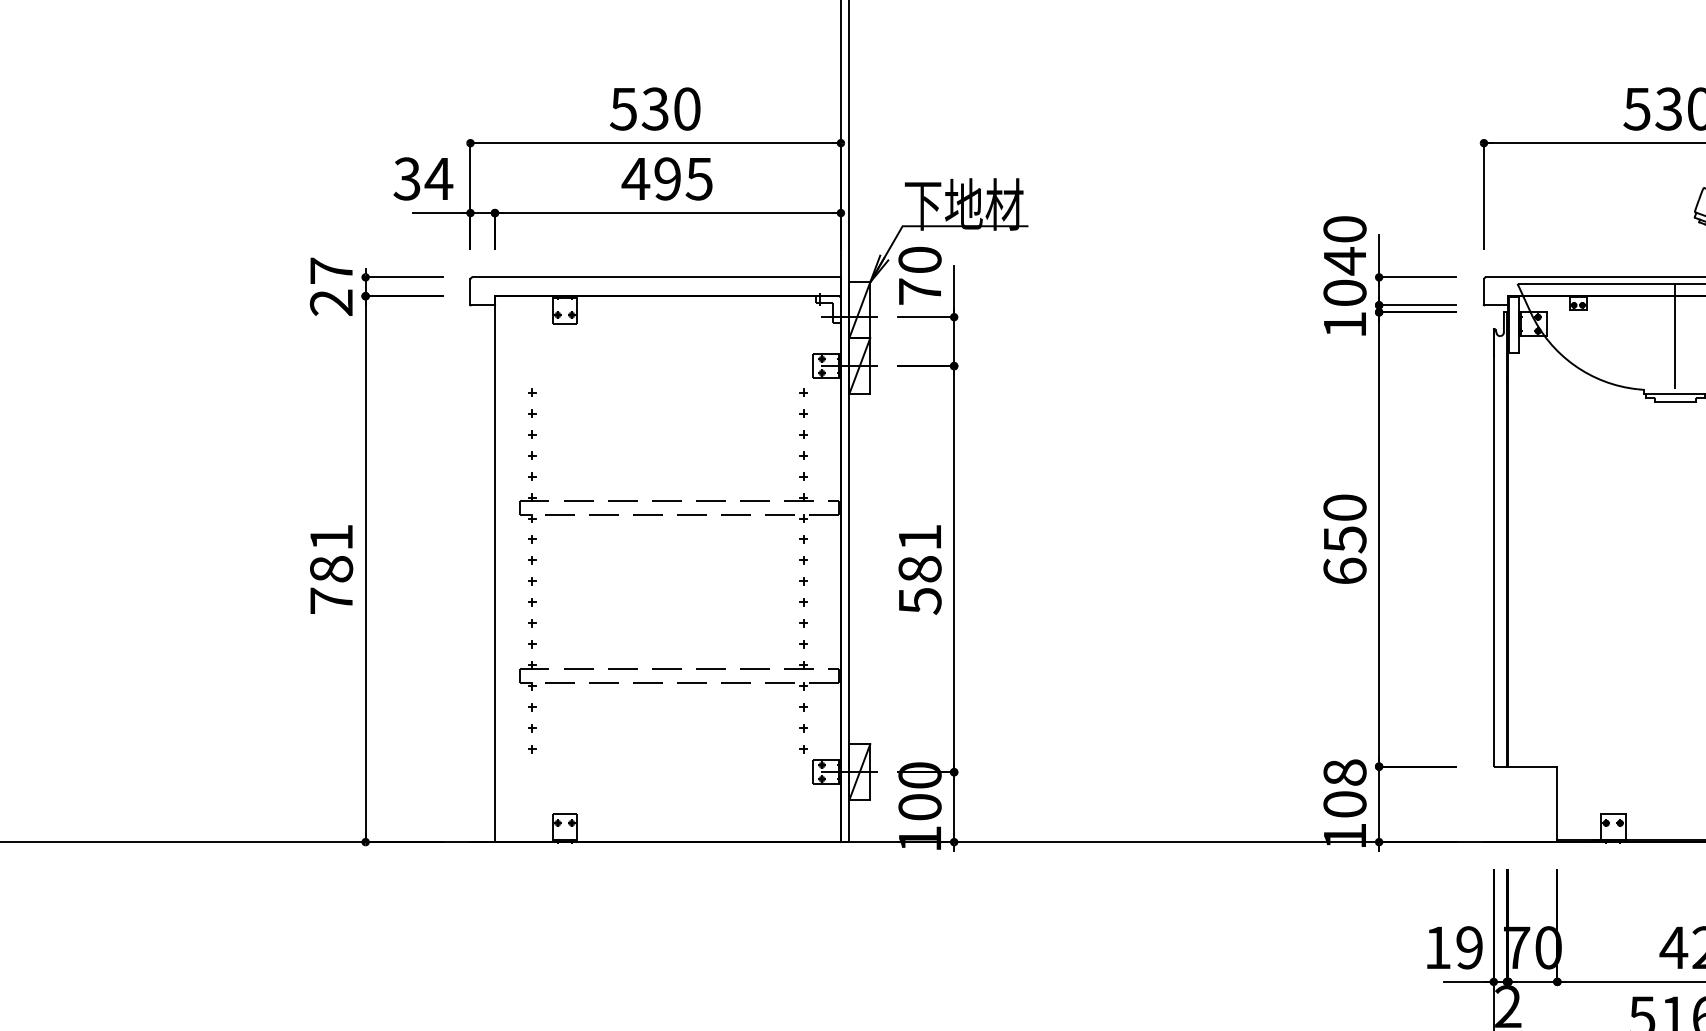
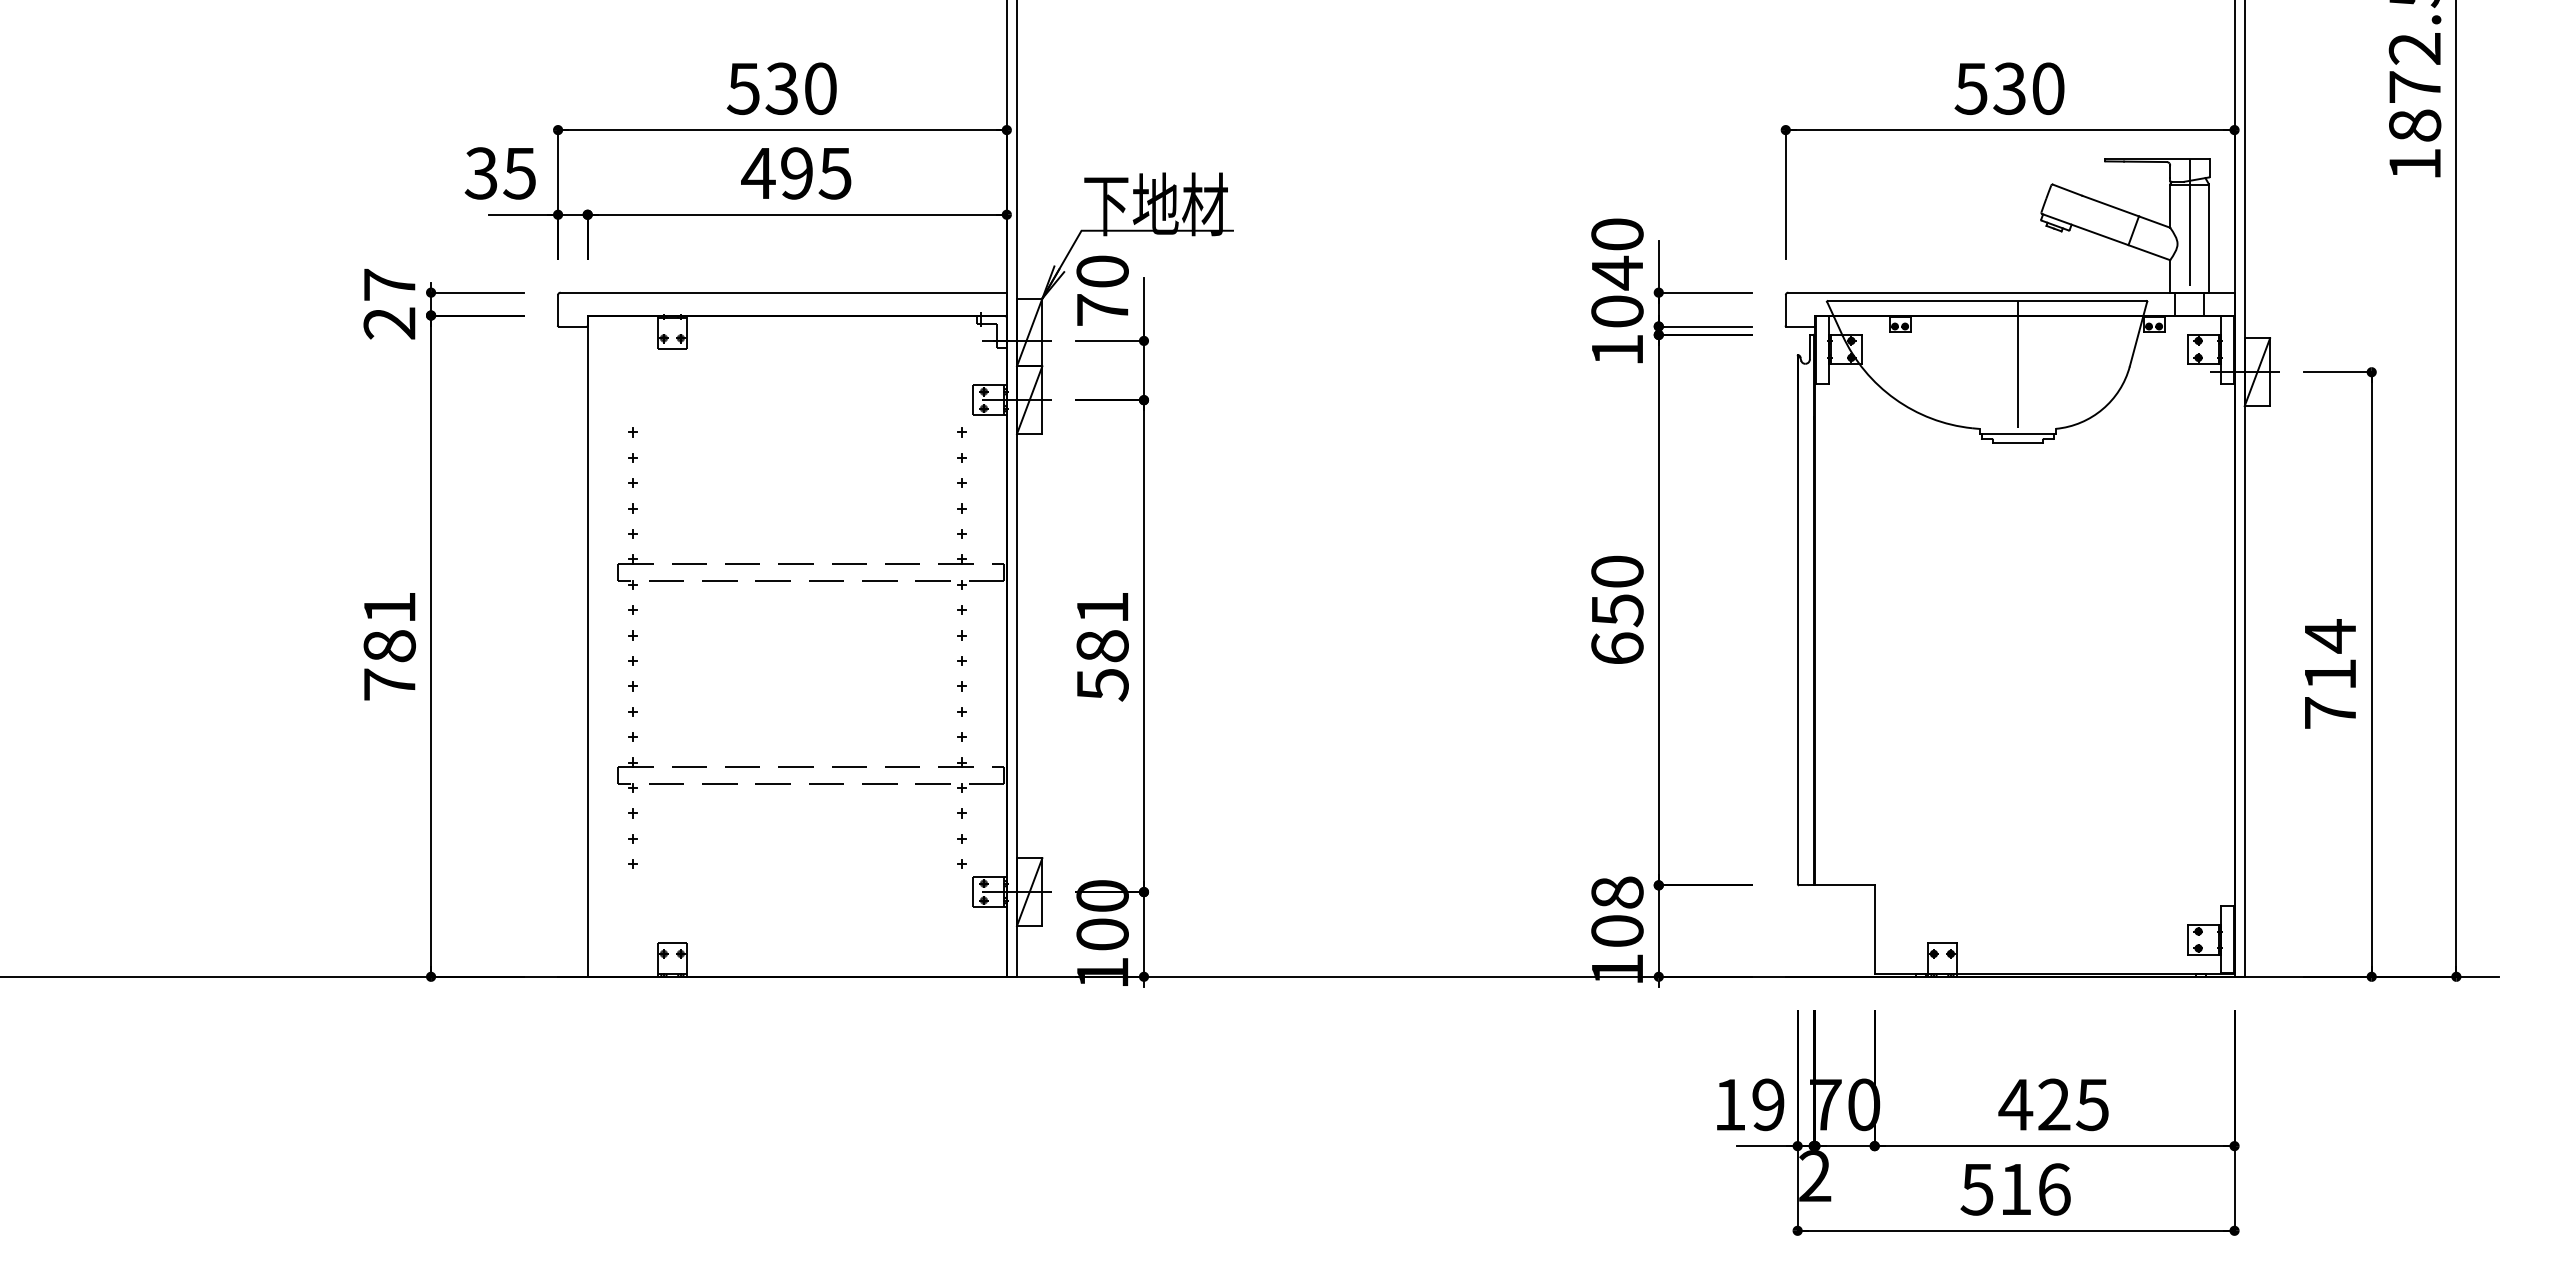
text: (438, 179) -> (519, 173), 34 -> 35

